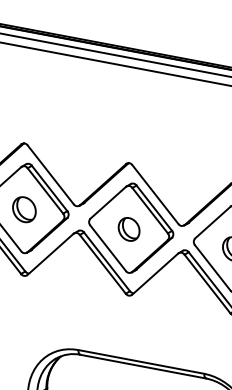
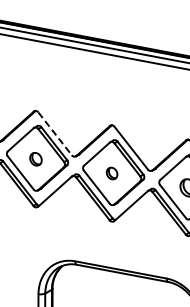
line: (51, 175) -> (55, 134), solid -> dashed
part: (23, 210) -> (35, 159), size x0.7
part: (128, 229) -> (111, 173), size x0.7

